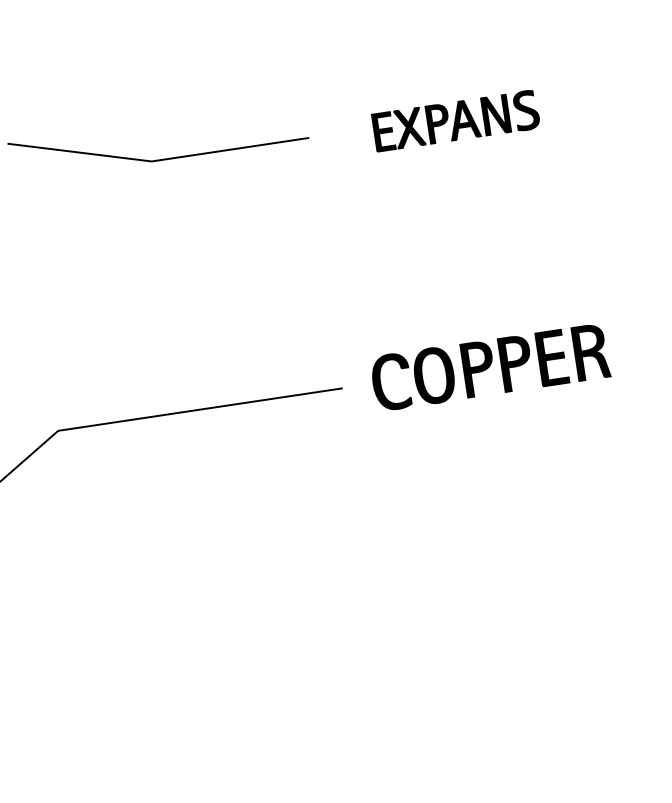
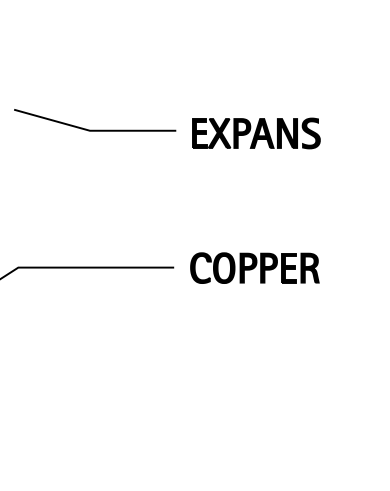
part: (456, 121) -> (256, 133), size x1.43

